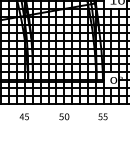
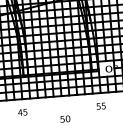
text: (64, 116) -> (65, 118), moved

